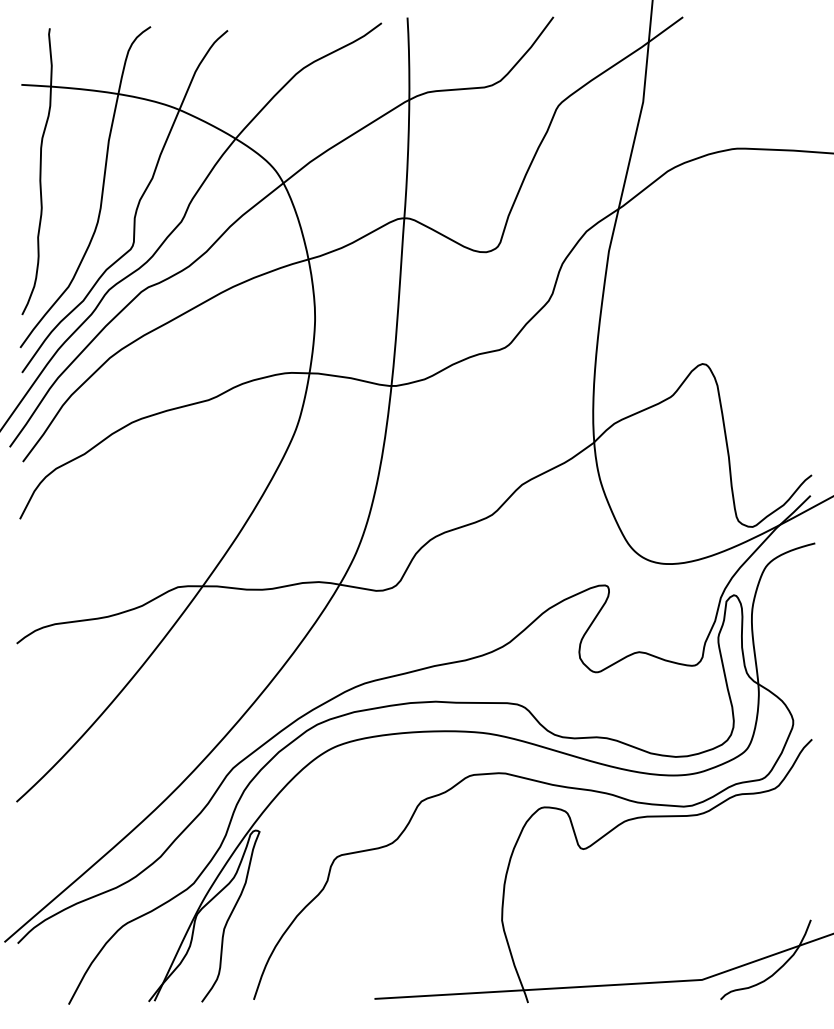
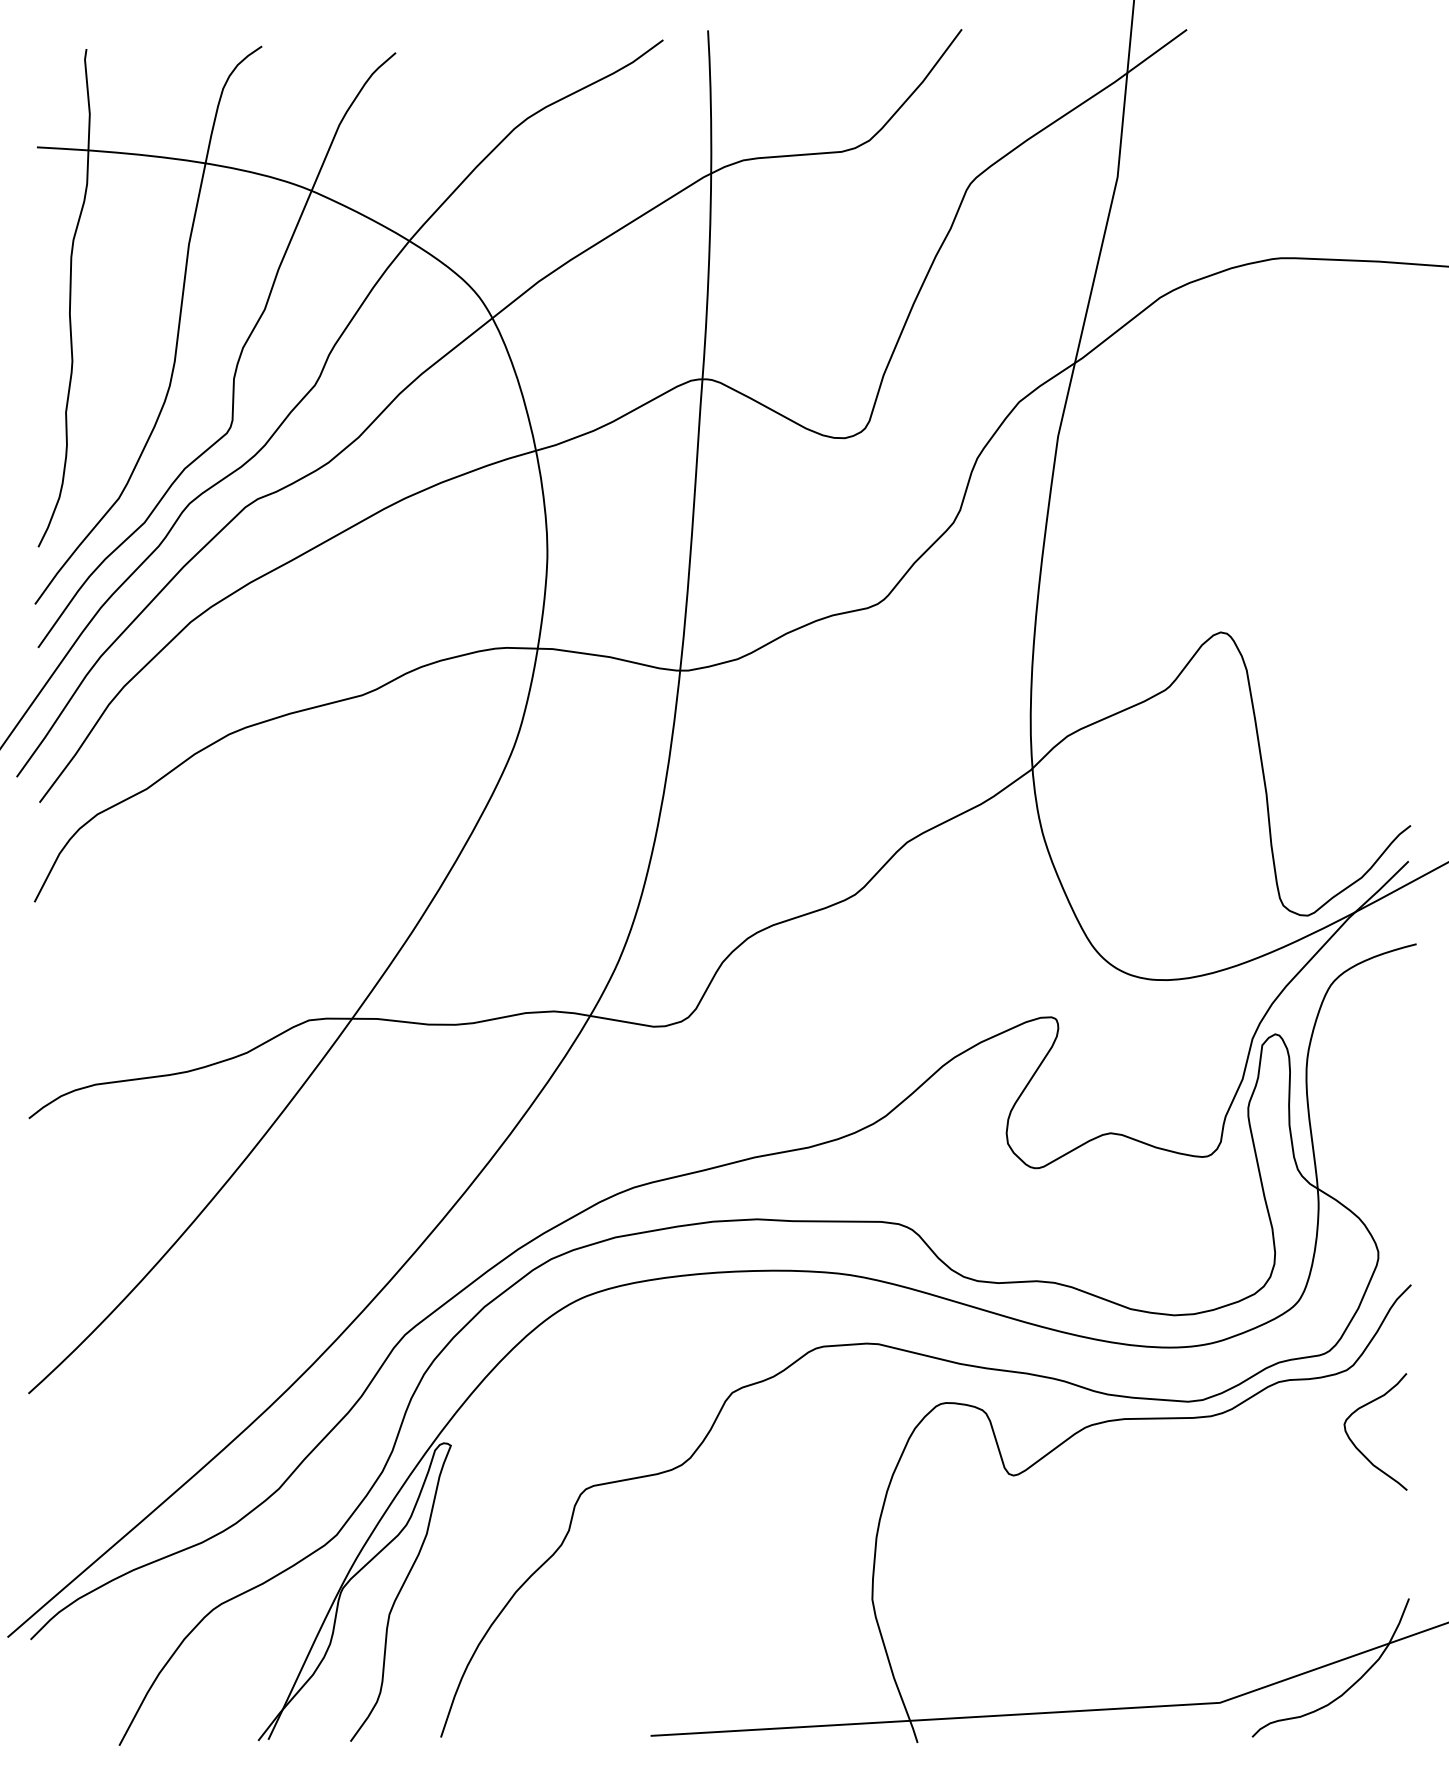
curve: (782, 833) -> (1359, 1448), added

